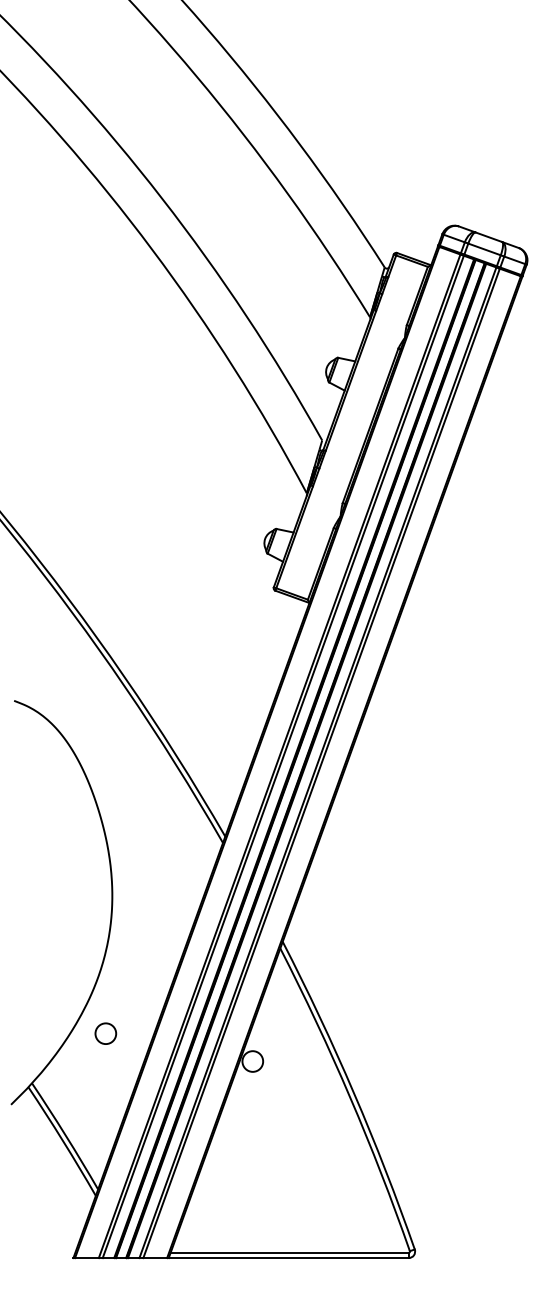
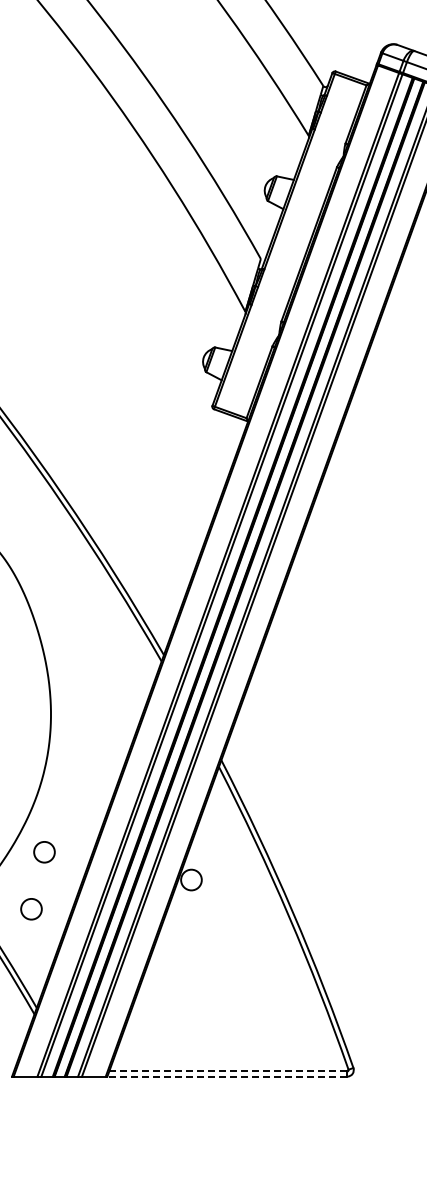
circle: (92, 1090) -> (31, 909), added
line: (290, 1252) -> (229, 1071), solid -> dashed
line: (288, 1258) -> (227, 1077), solid -> dashed

